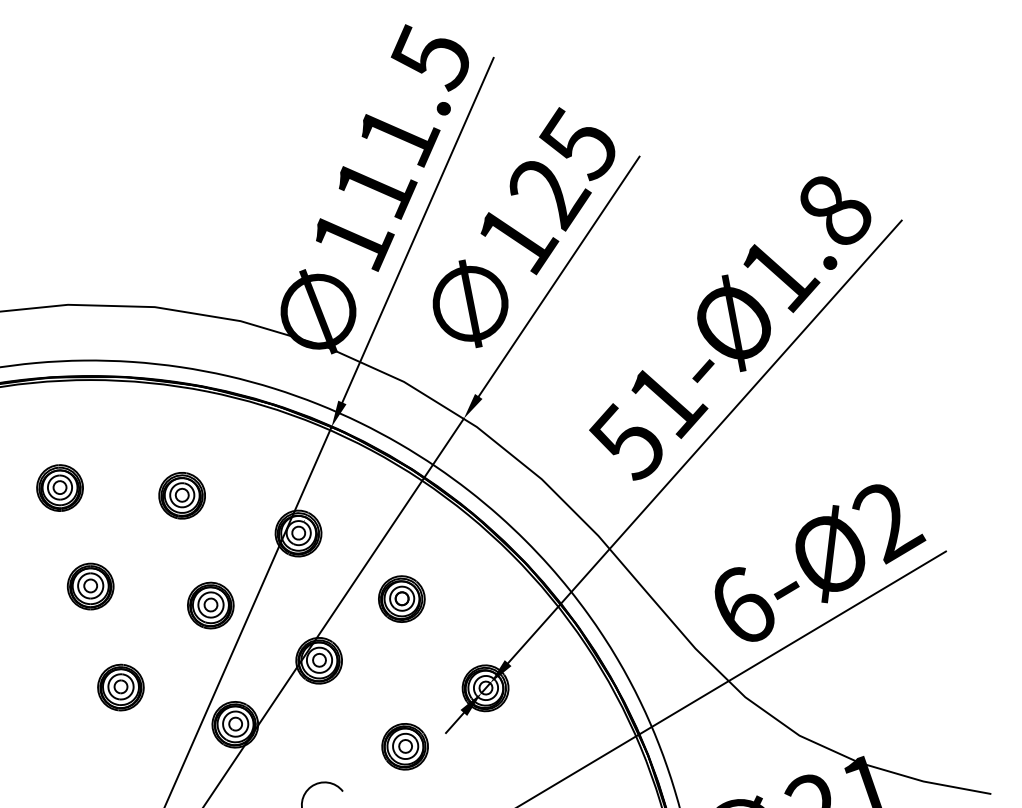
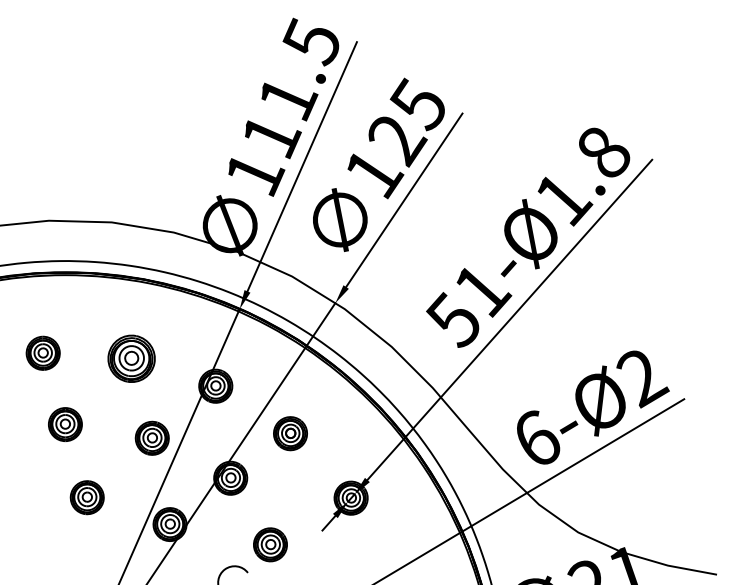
part: (181, 495) -> (131, 358), size x1.4
part: (404, 746) -> (270, 544), moved

